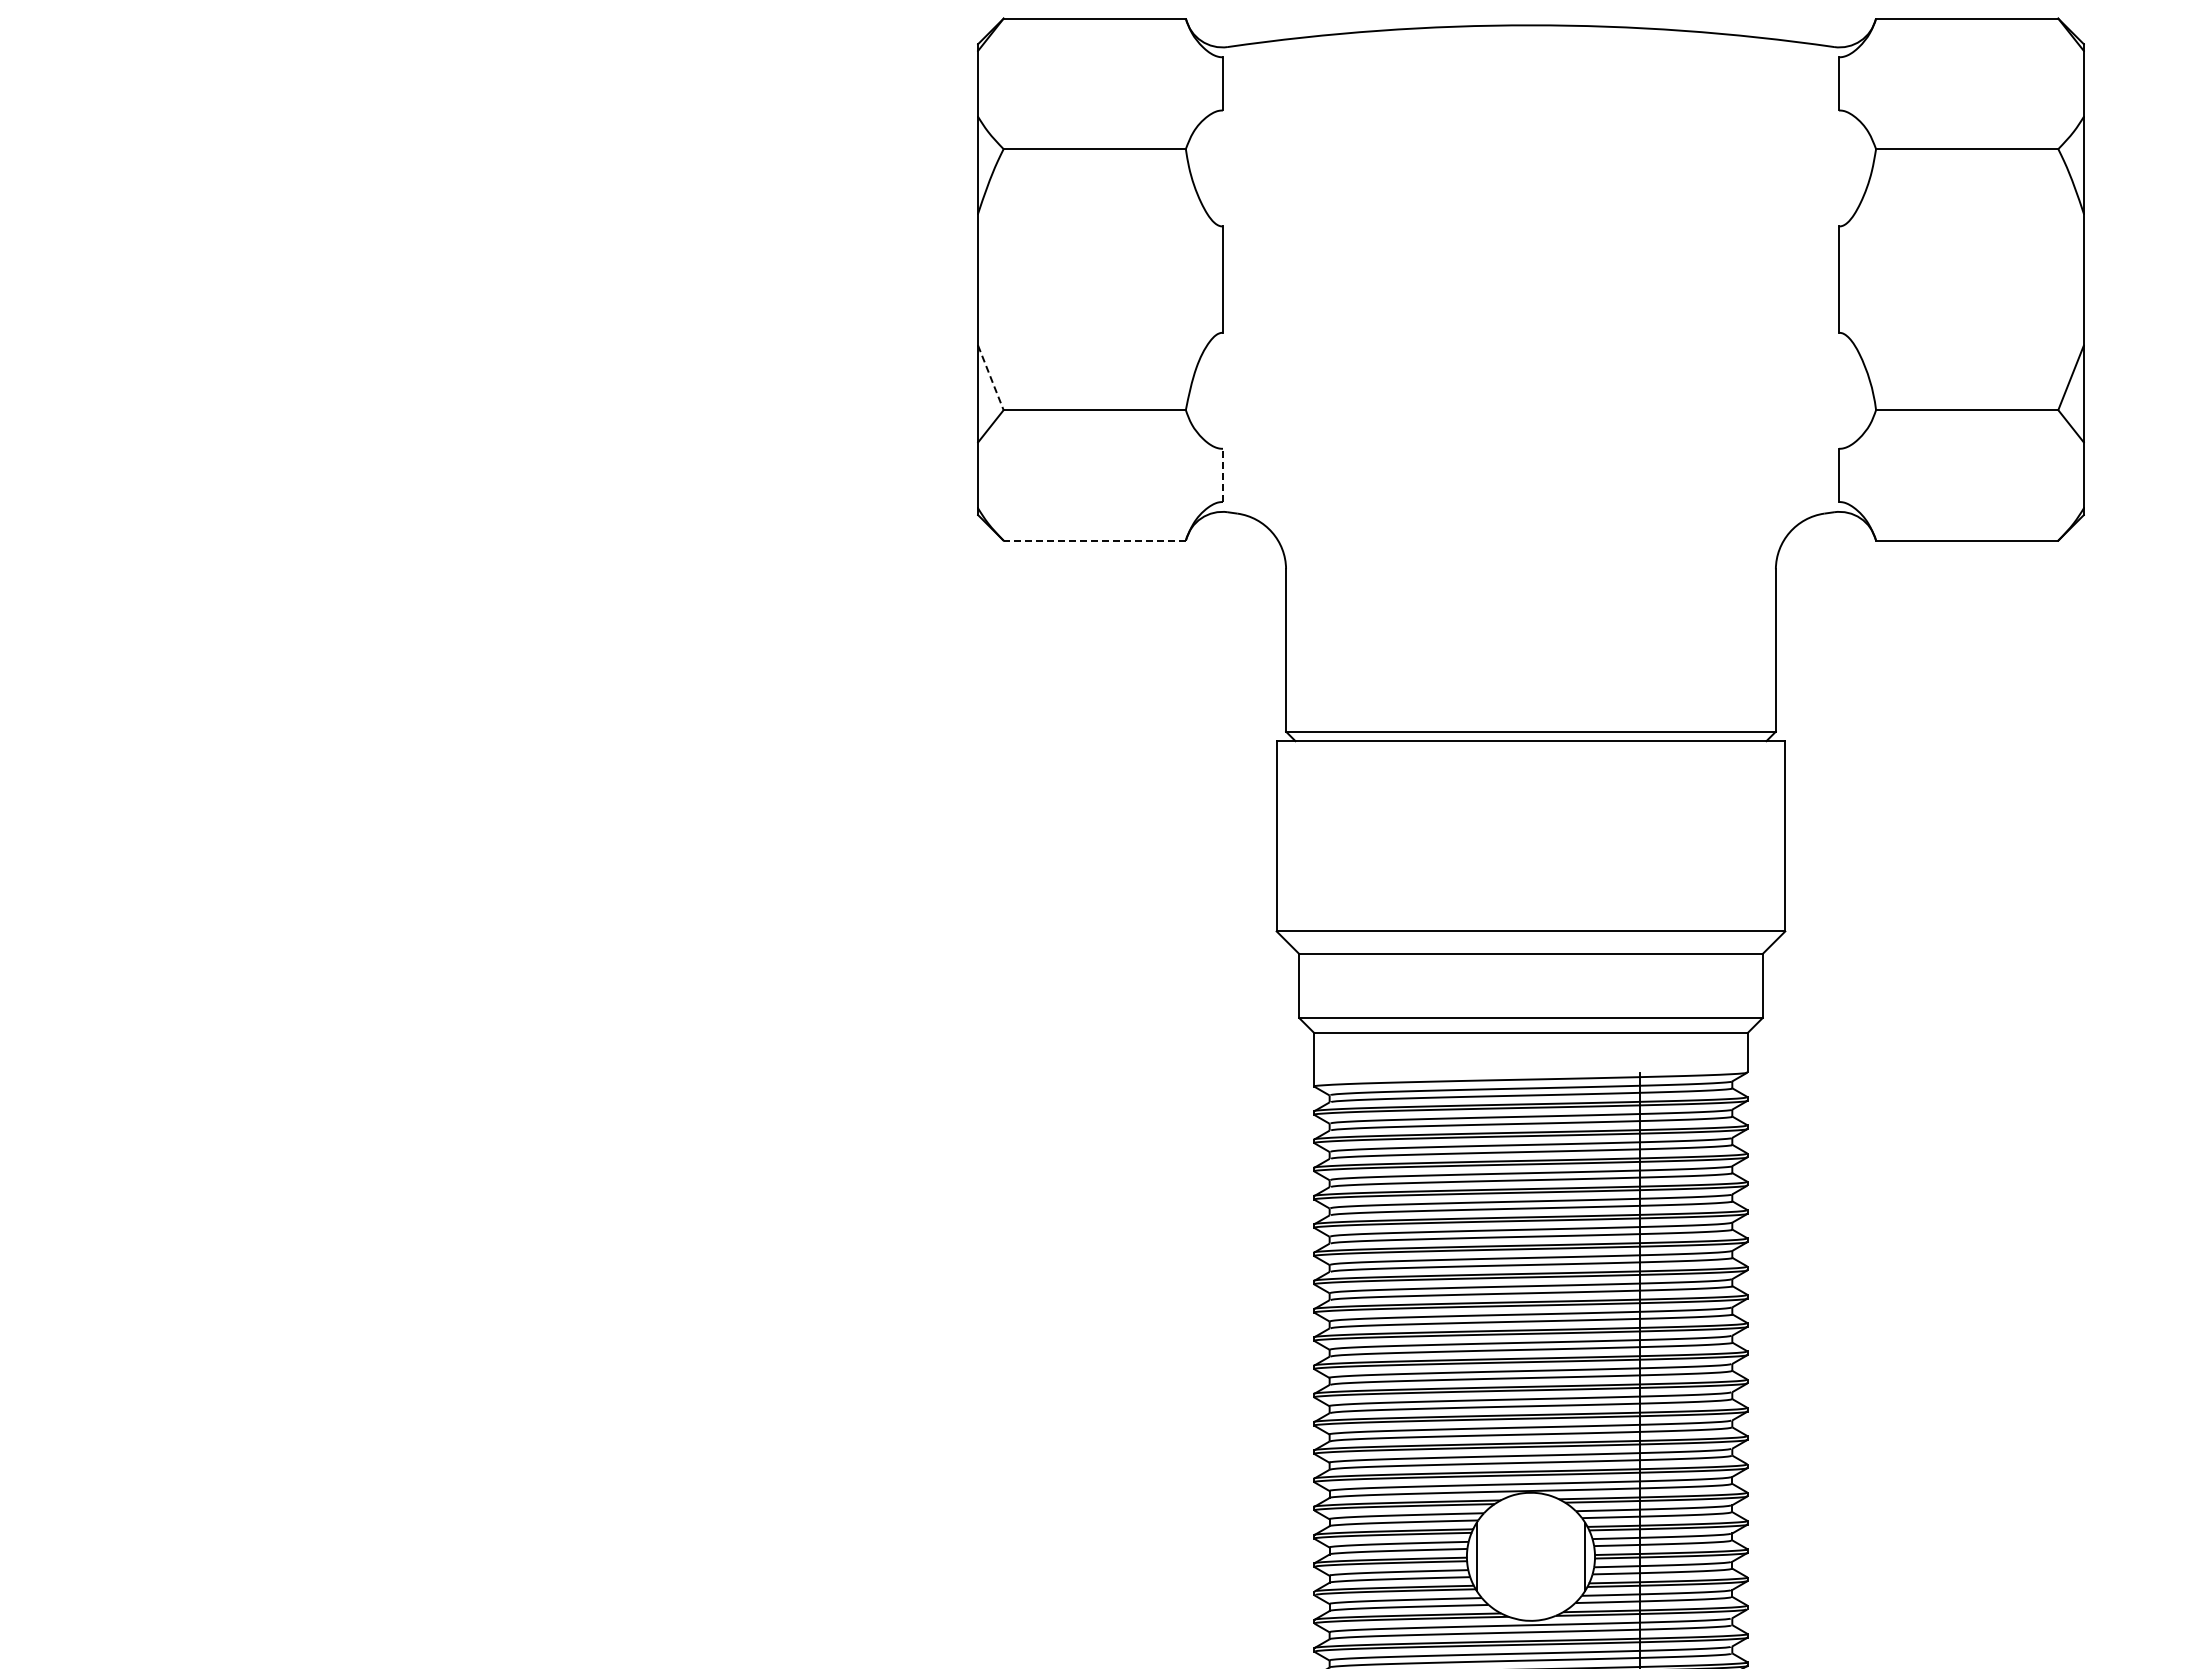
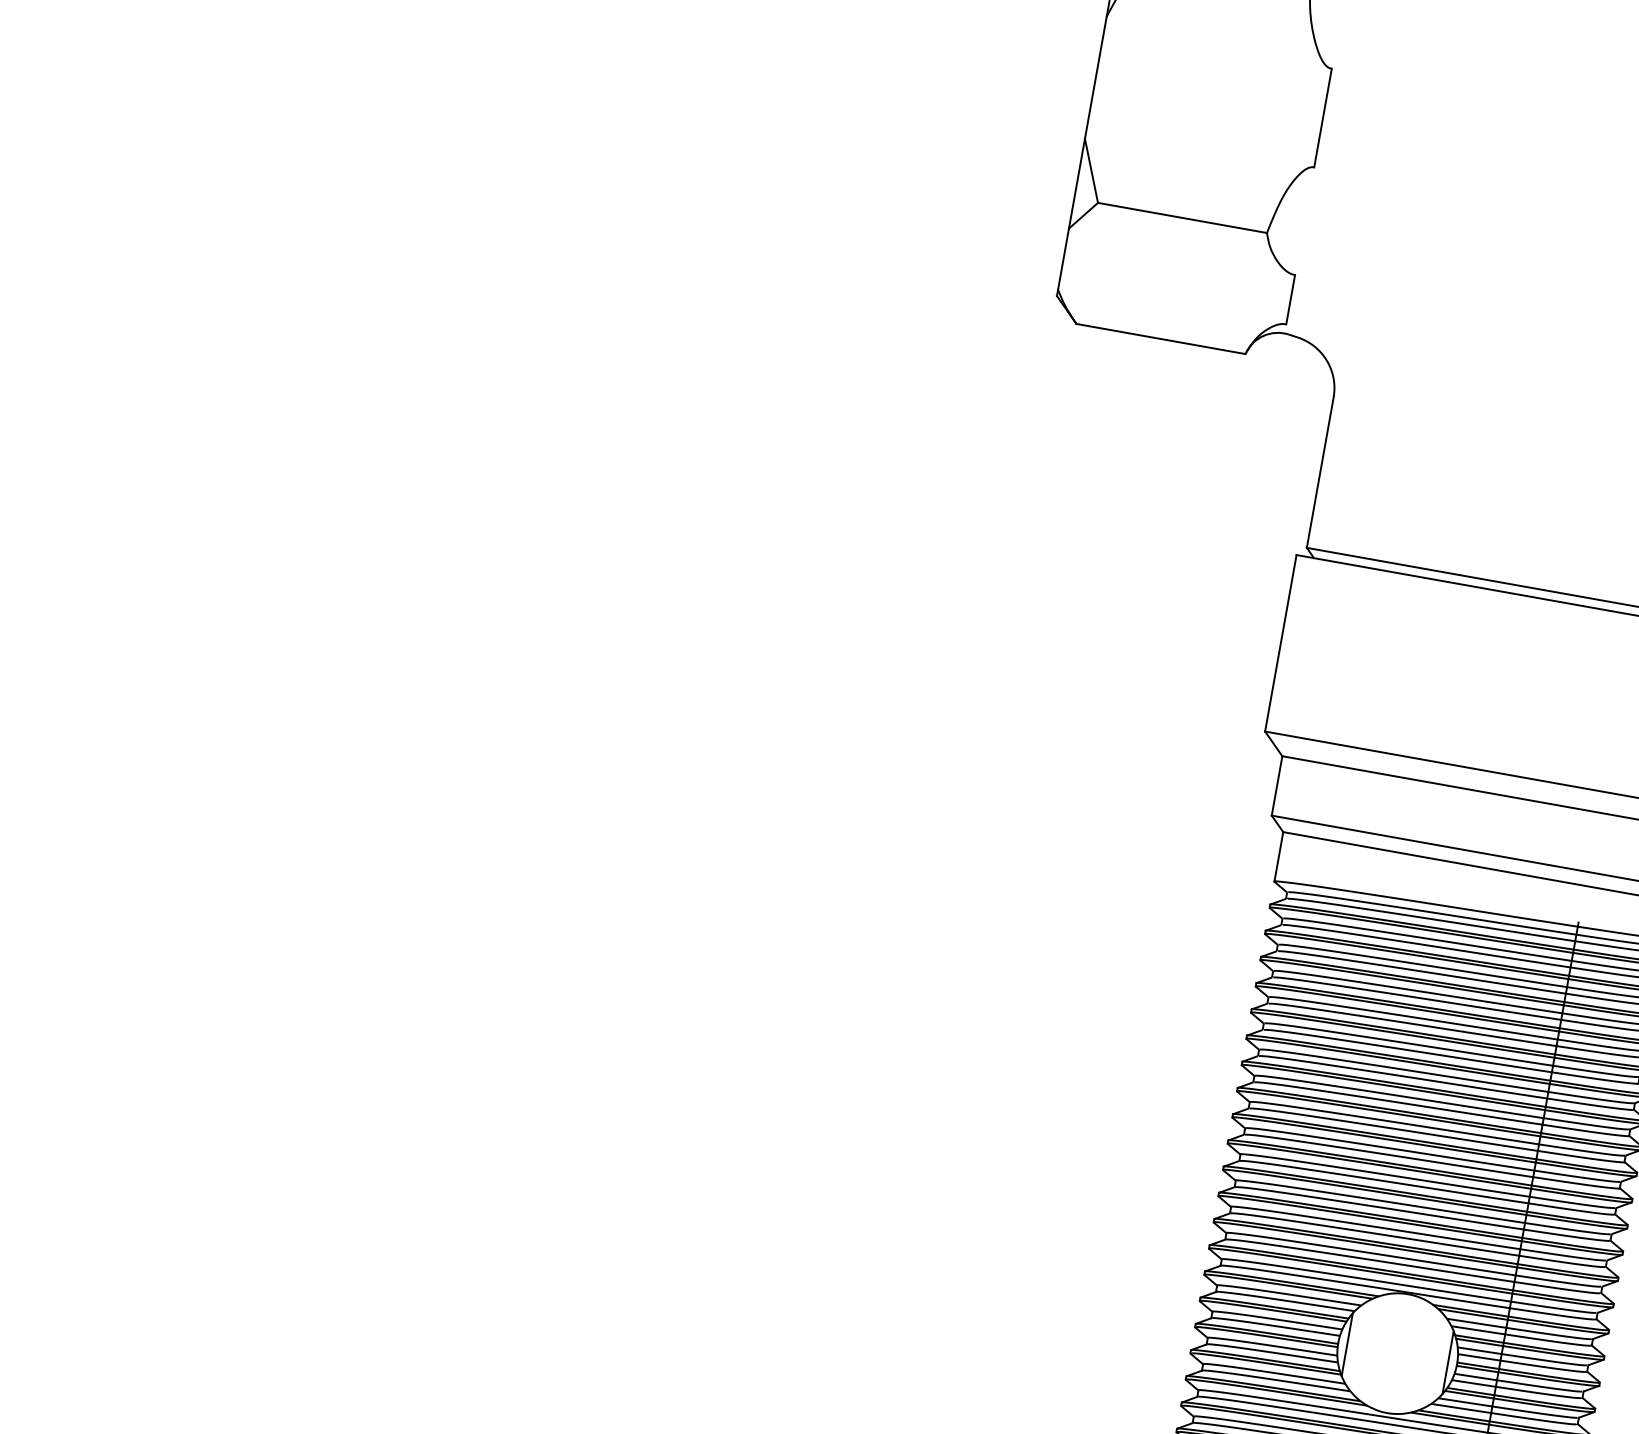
line: (990, 377) -> (1091, 170), dashed -> solid
line: (1222, 475) -> (1290, 299), dashed -> solid
line: (1094, 540) -> (1160, 338), dashed -> solid

